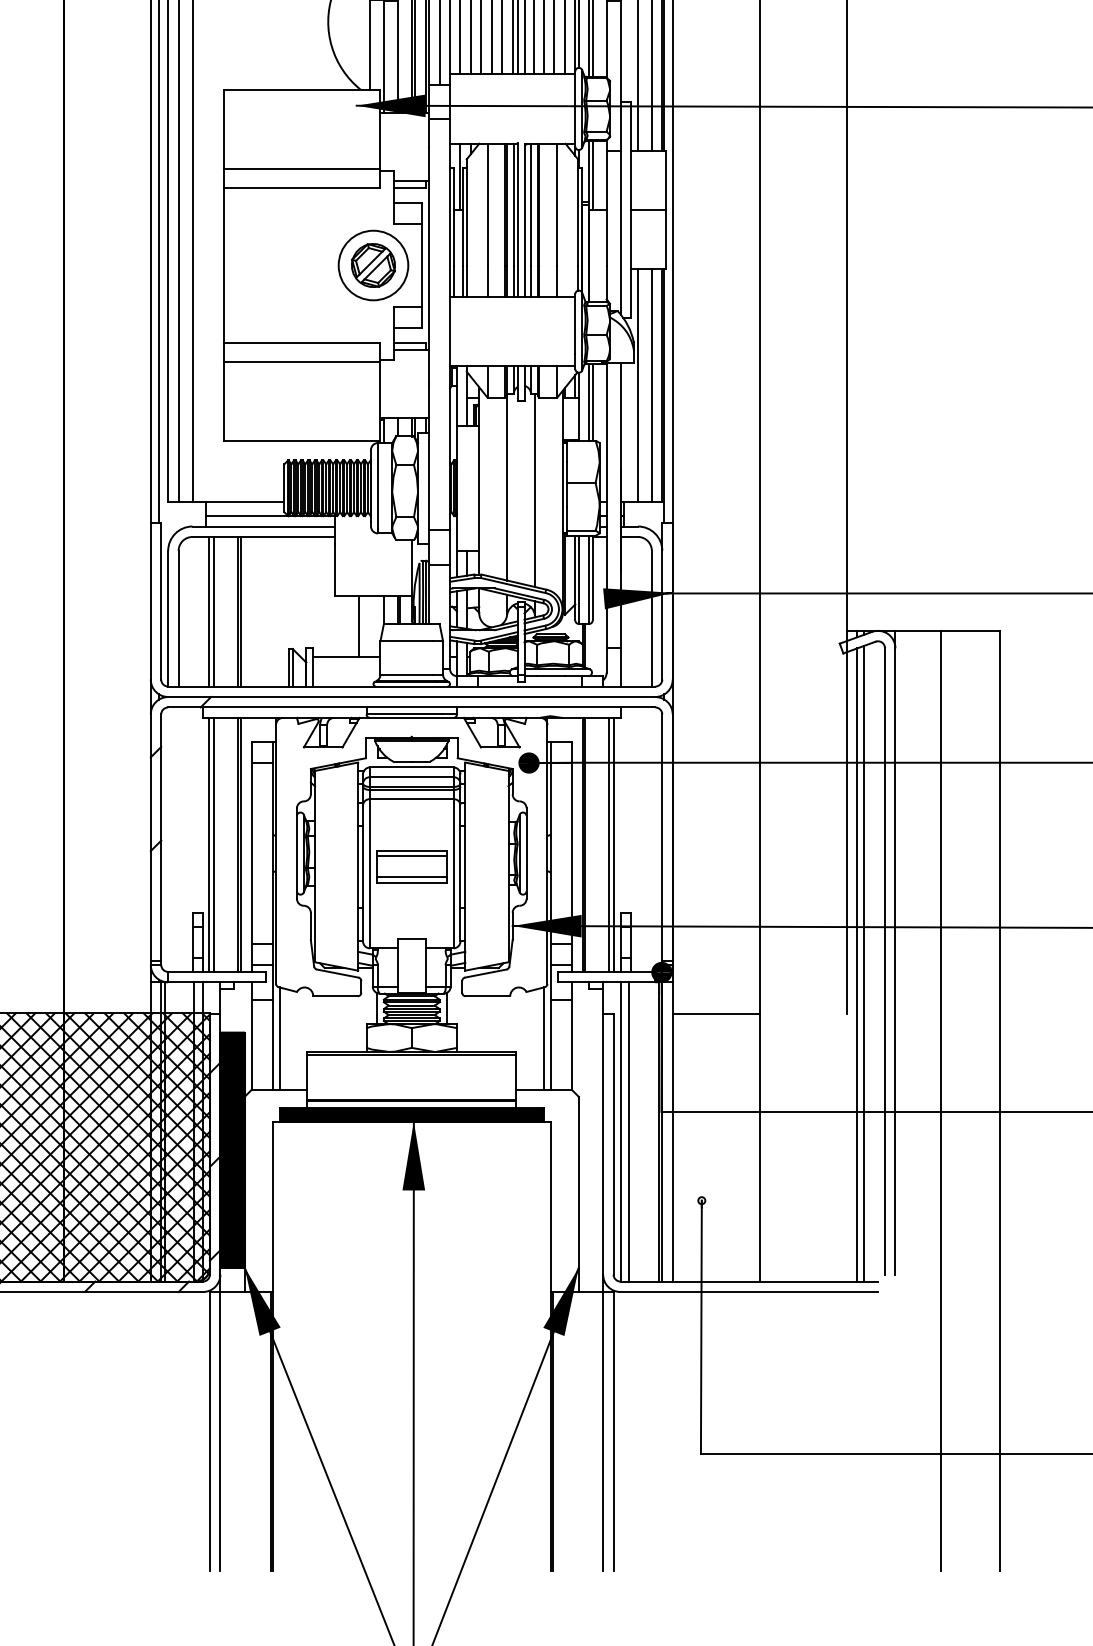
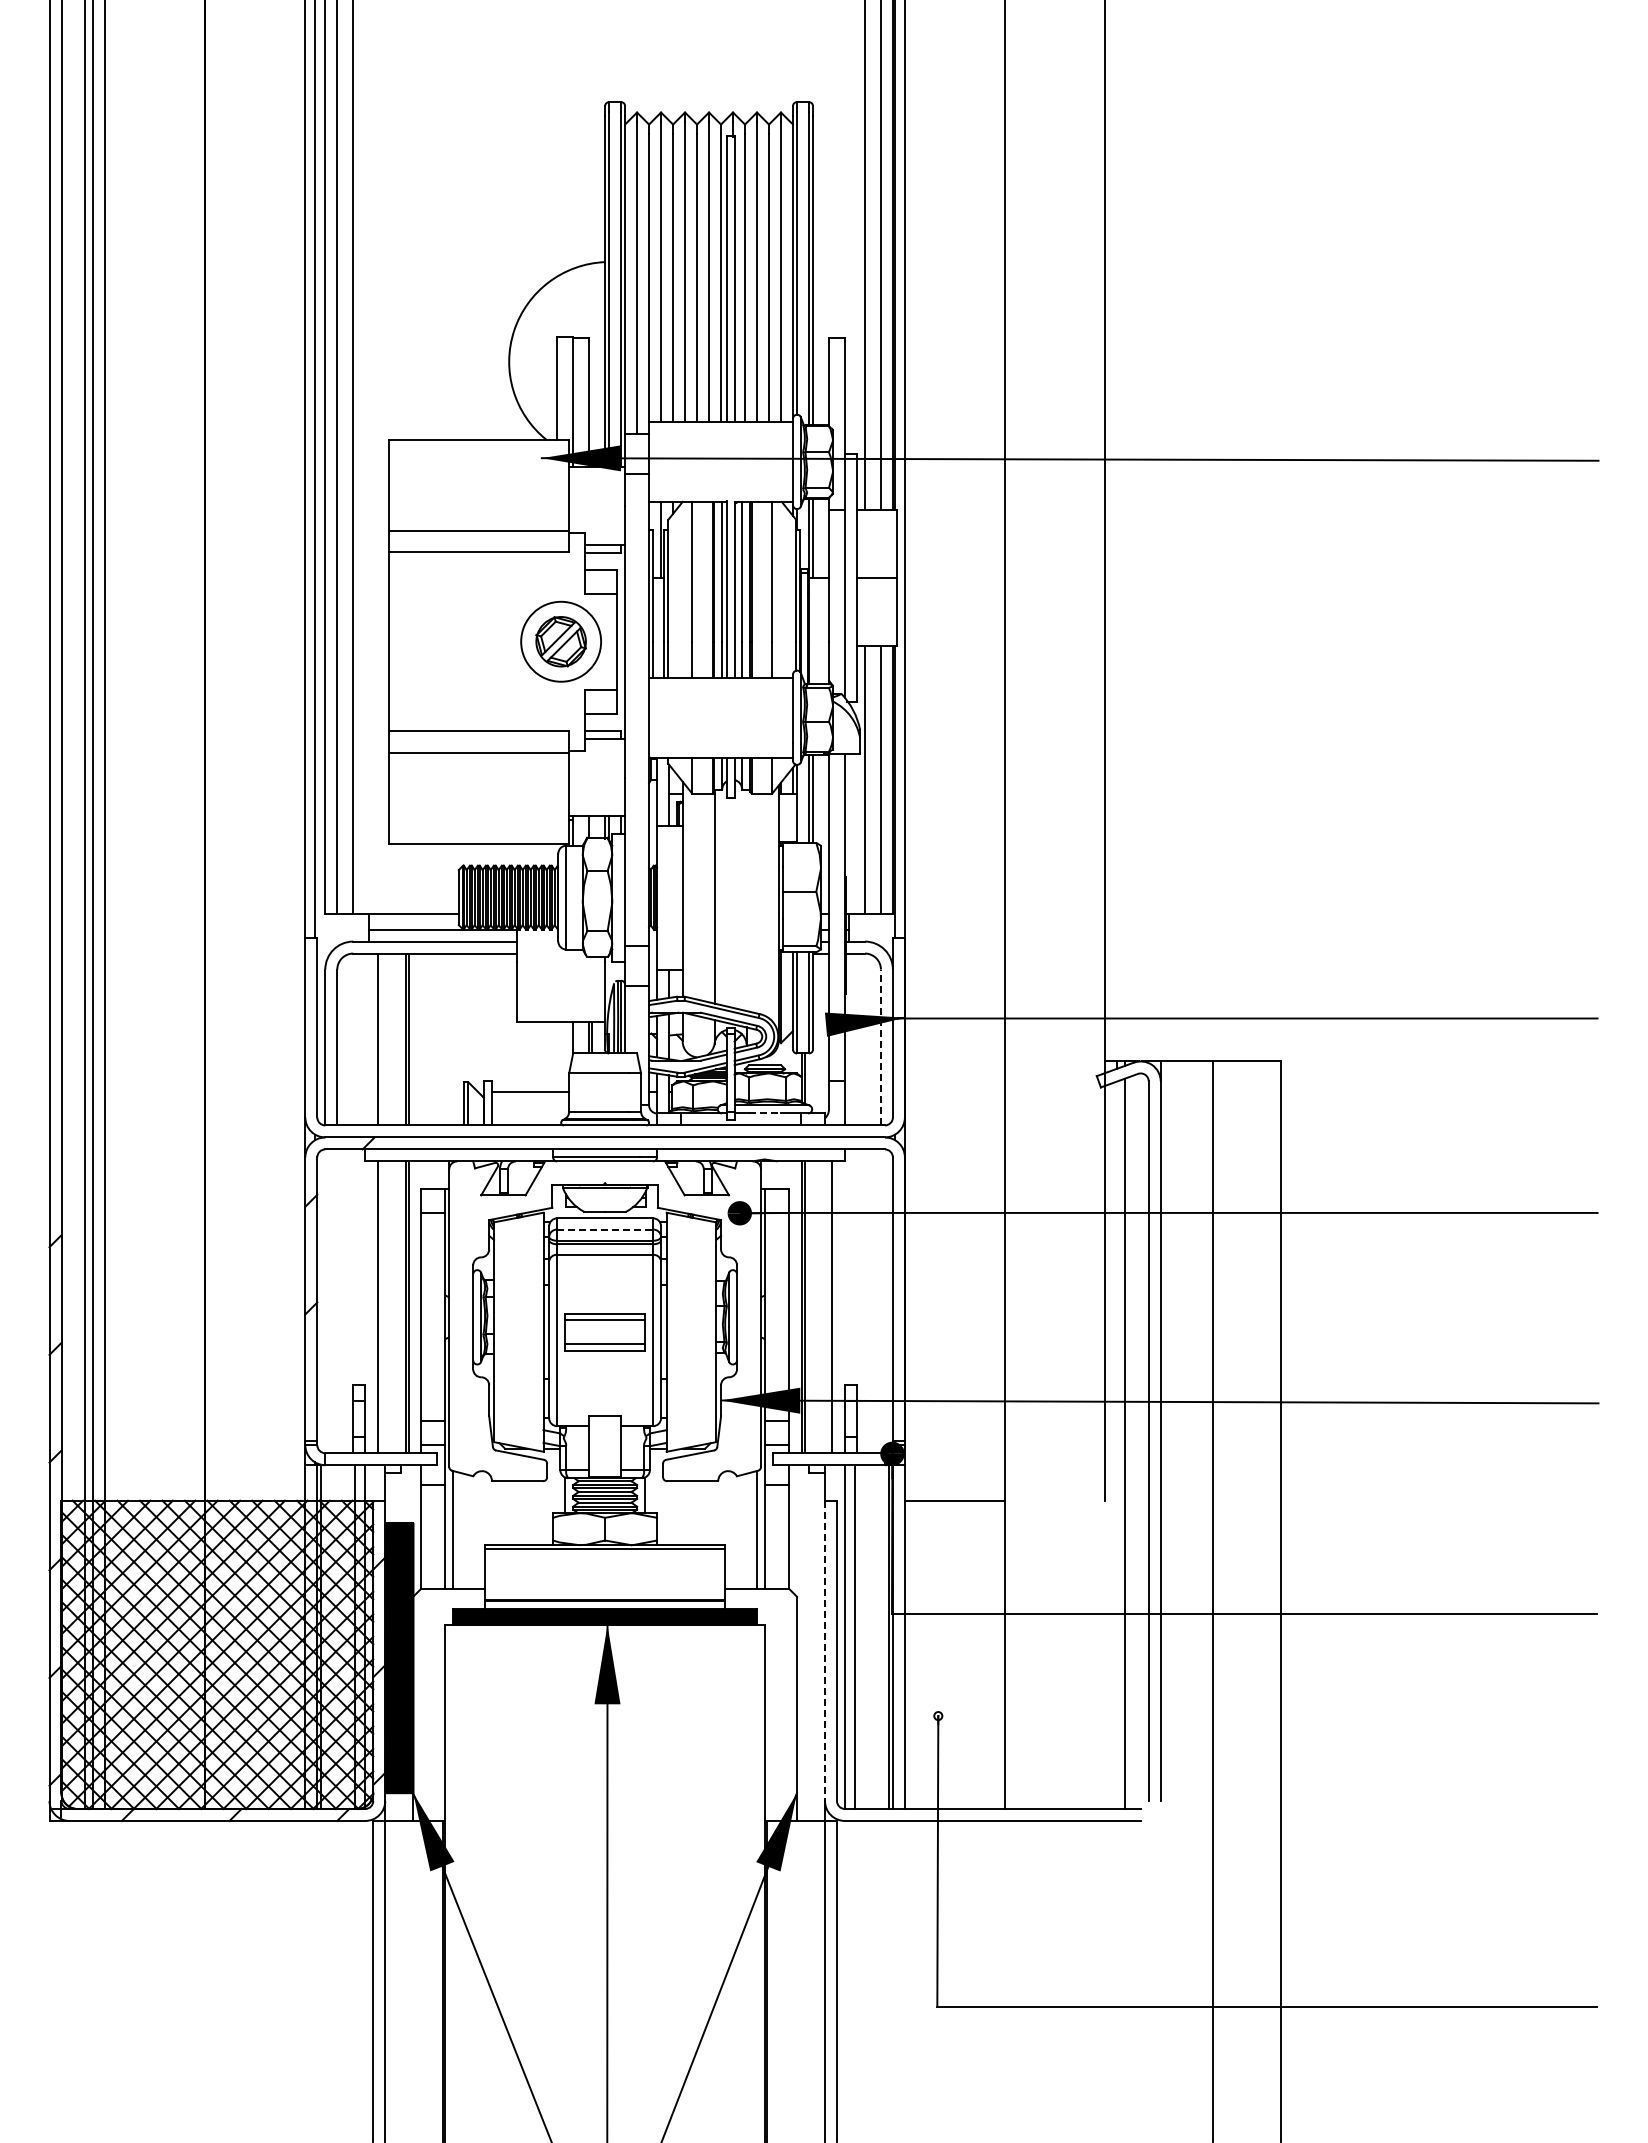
line: (534, 490) -> (746, 900), removed
line: (209, 611) -> (372, 1039), removed
line: (651, 618) -> (880, 1047), solid -> dashed
line: (358, 626) -> (543, 1056), removed
line: (551, 676) -> (765, 1113), solid -> dashed
line: (412, 777) -> (605, 1229), solid -> dashed
line: (209, 845) -> (372, 1307), removed
line: (614, 845) -> (837, 1307), removed
line: (856, 964) -> (1116, 1444), removed
line: (602, 1144) -> (824, 1651), solid -> dashed

